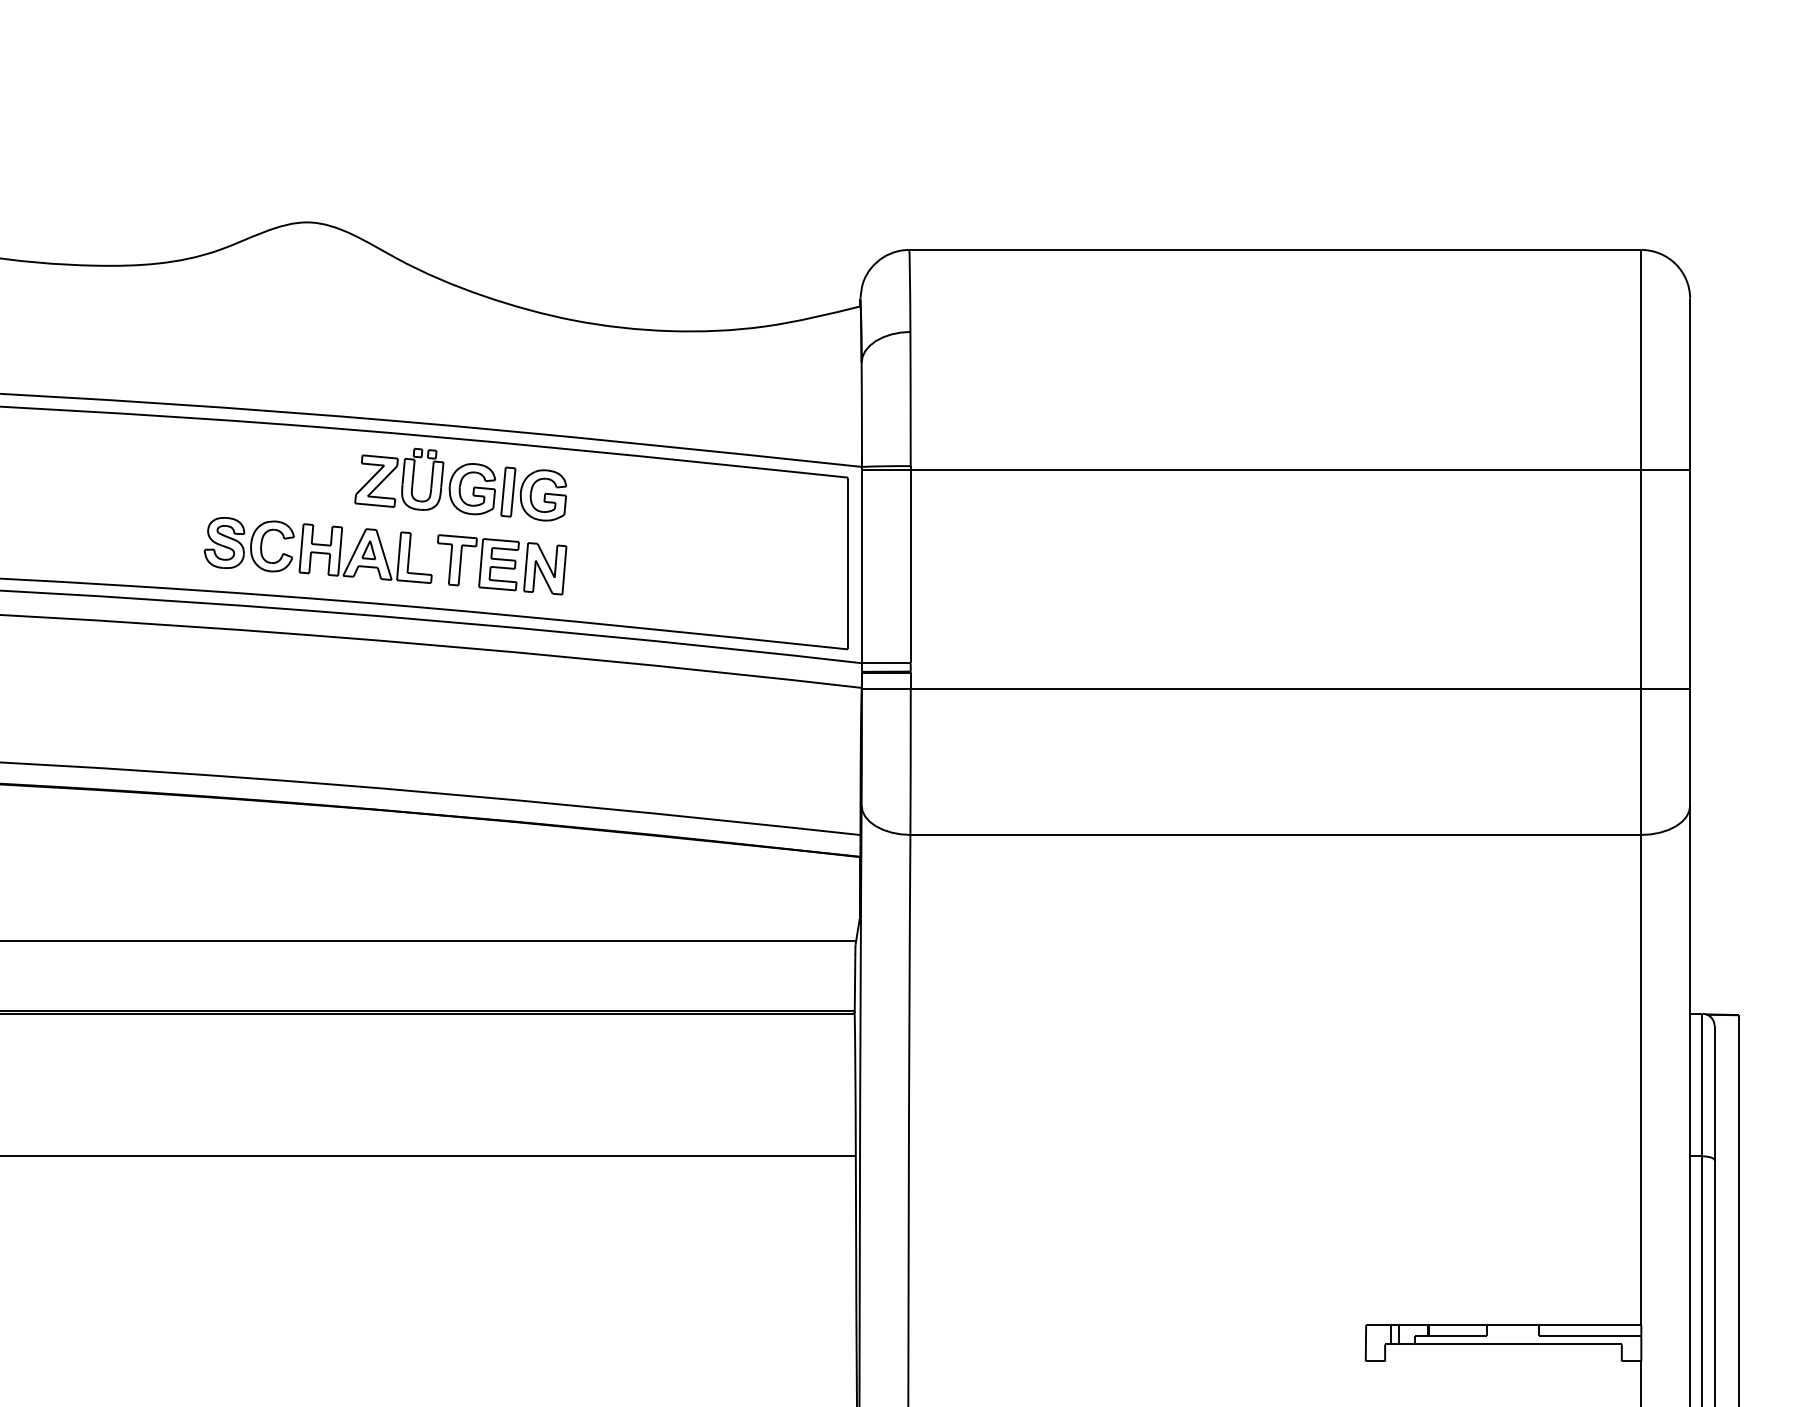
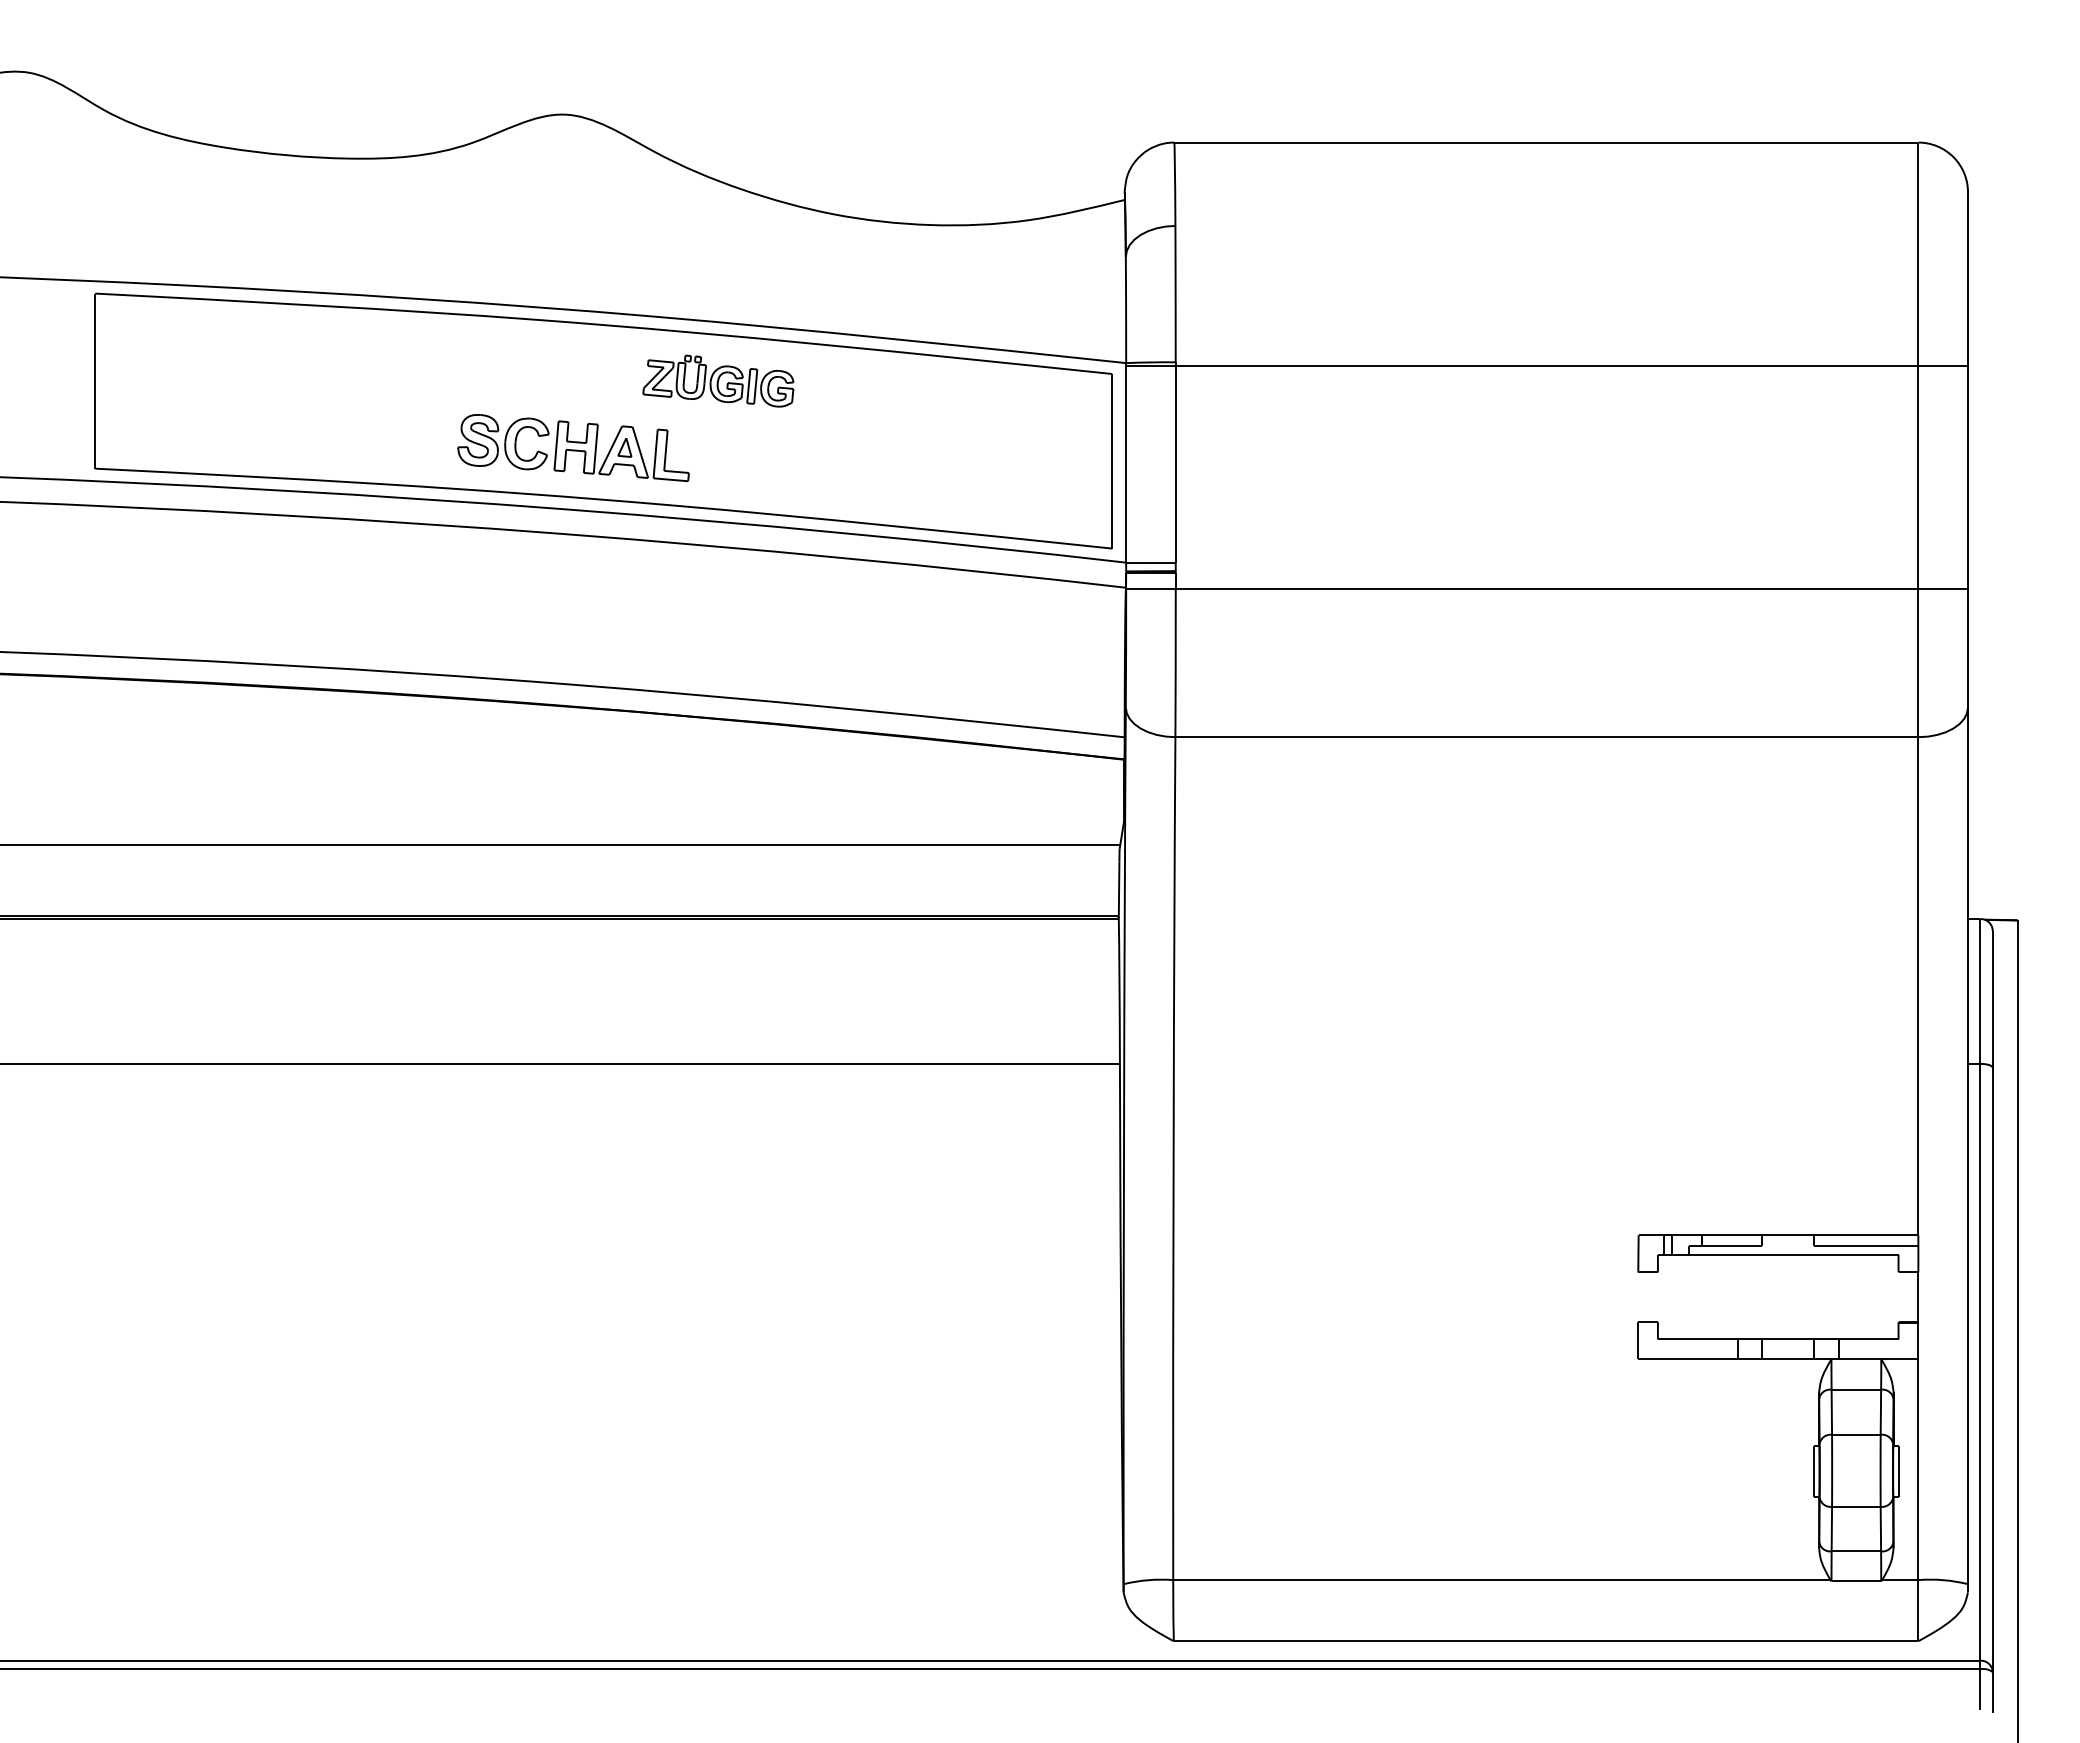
part: (460, 484) -> (718, 380), size x0.7
part: (502, 564) -> (760, 462), removed

